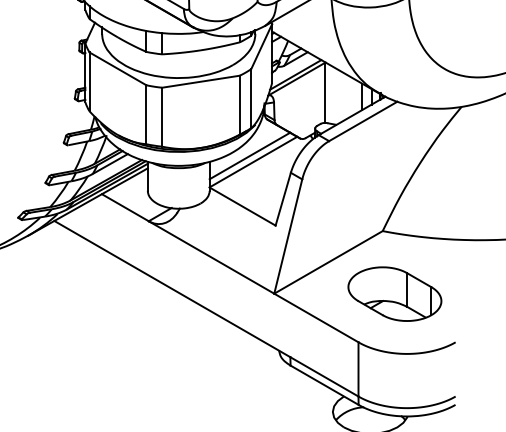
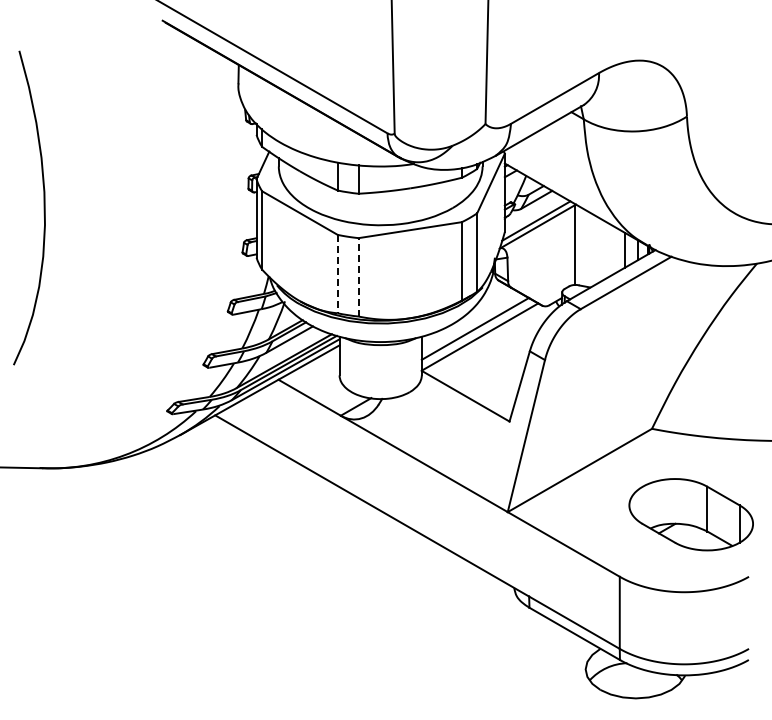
line: (146, 115) -> (337, 274), solid -> dashed
line: (162, 116) -> (358, 276), solid -> dashed
part: (394, 293) -> (690, 514), moved

